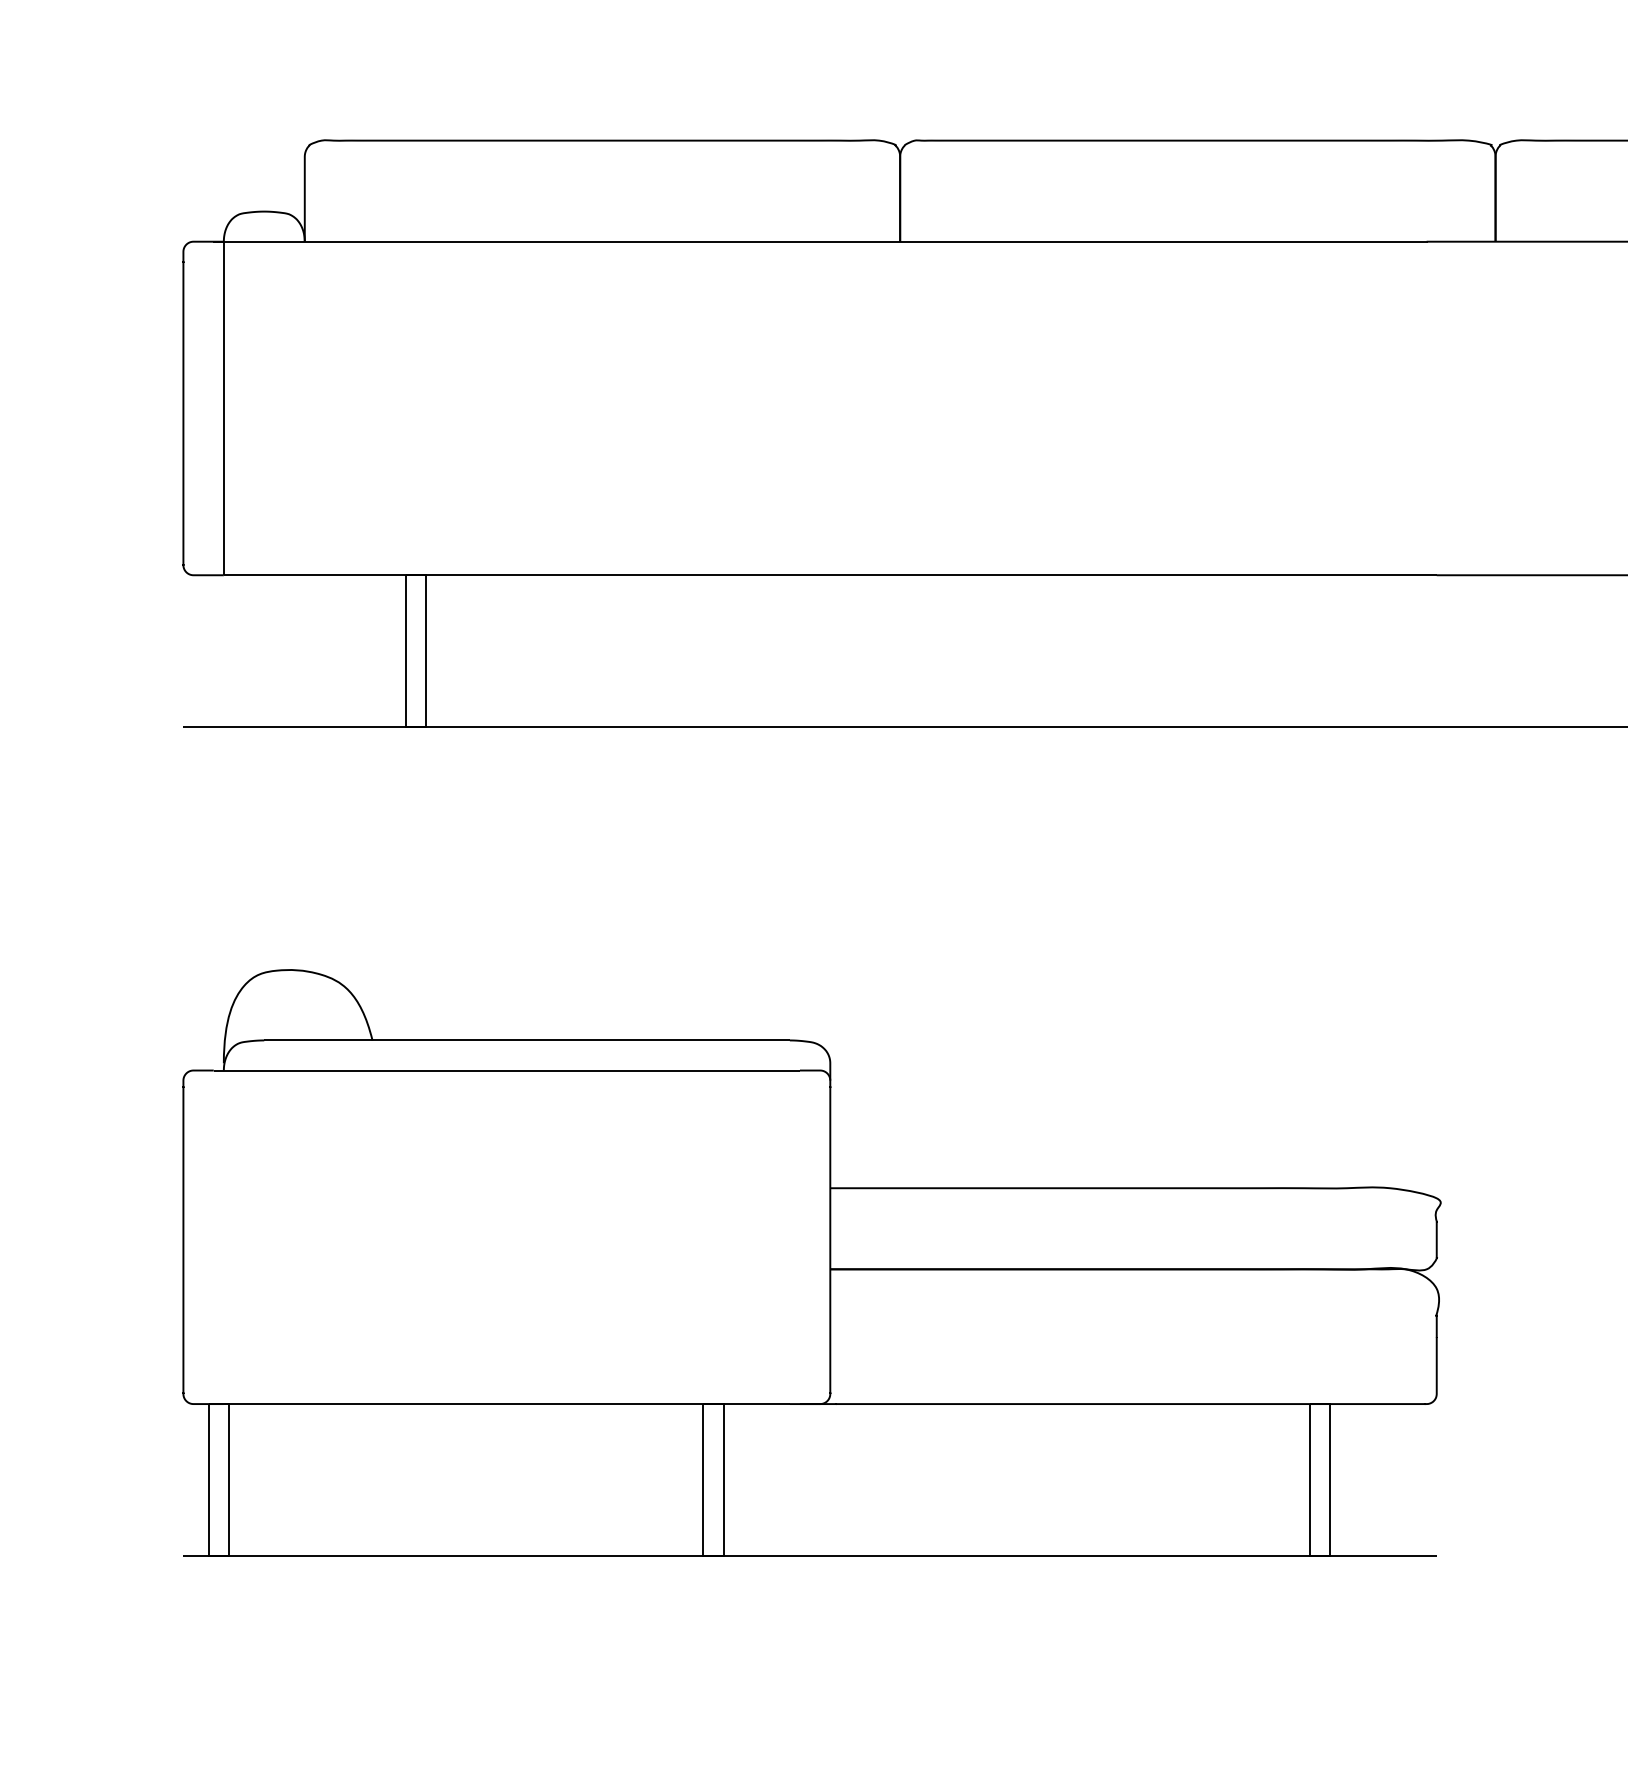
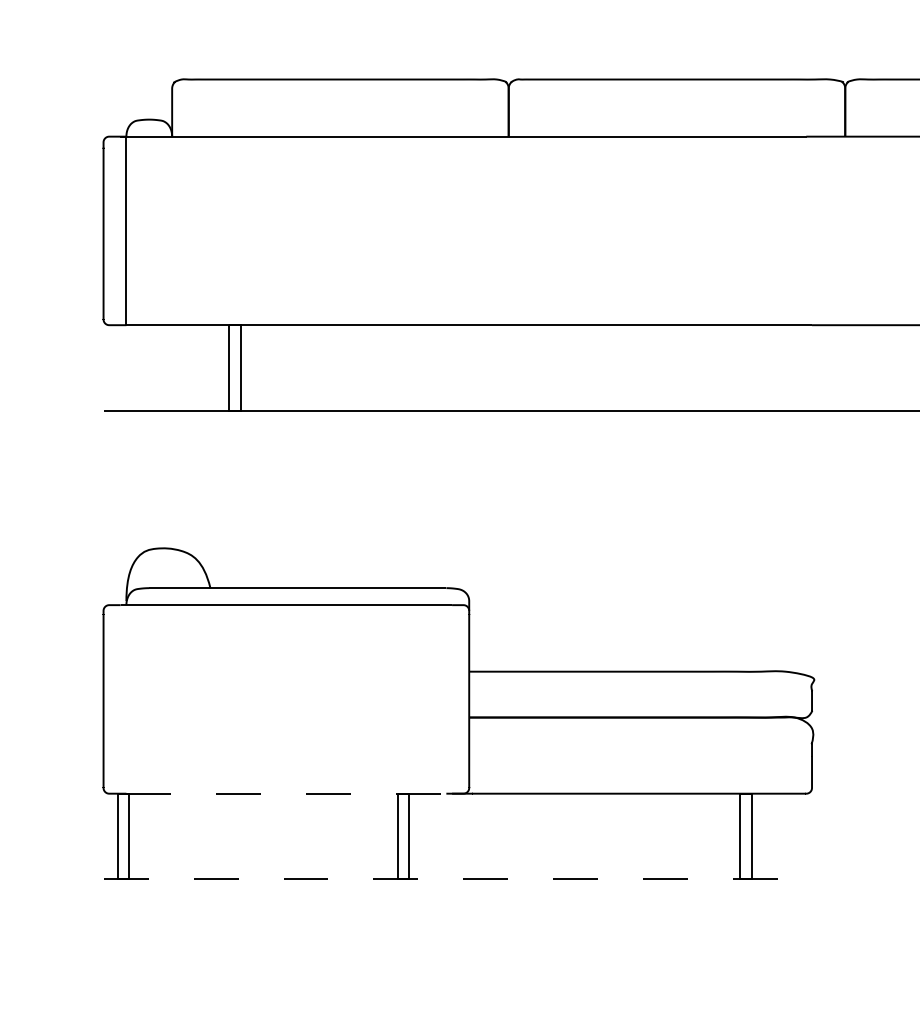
line: (508, 1403) -> (287, 793), solid -> dashed
line: (811, 1555) -> (458, 879), solid -> dashed

